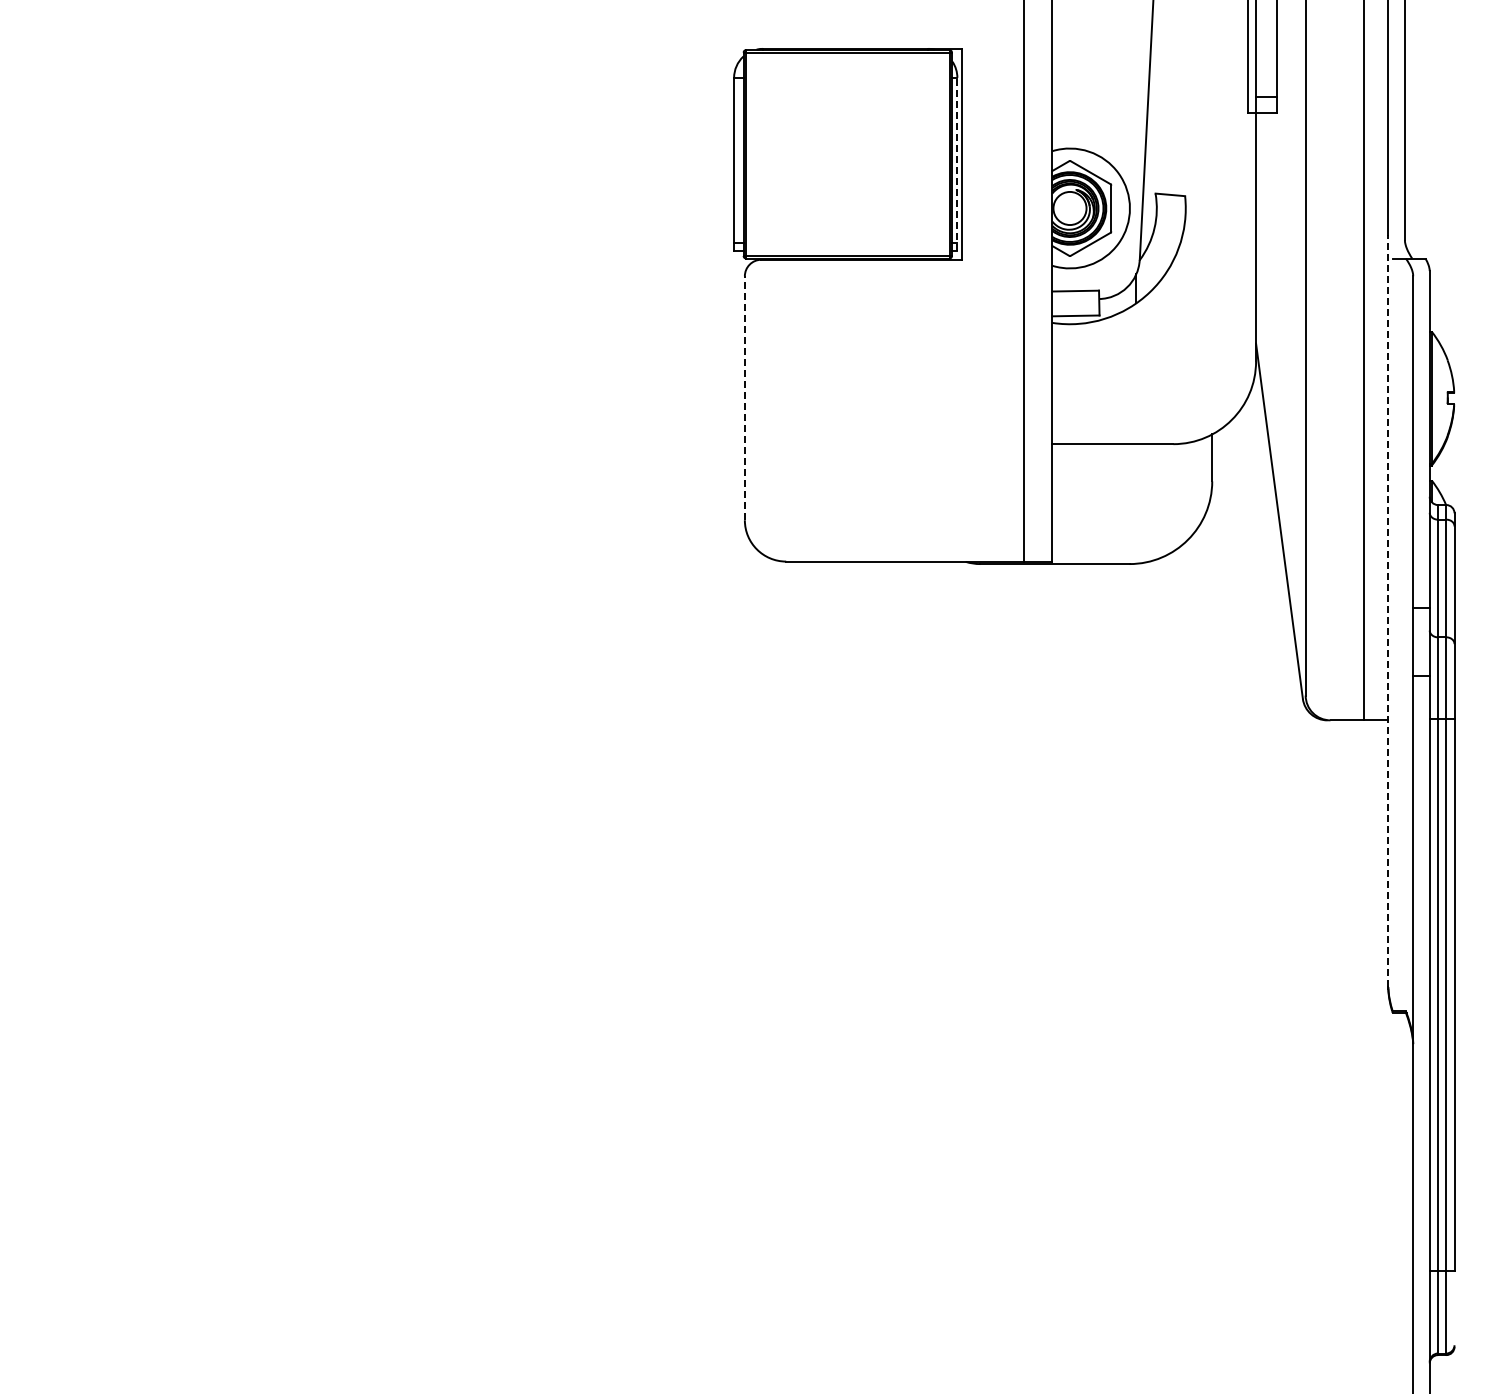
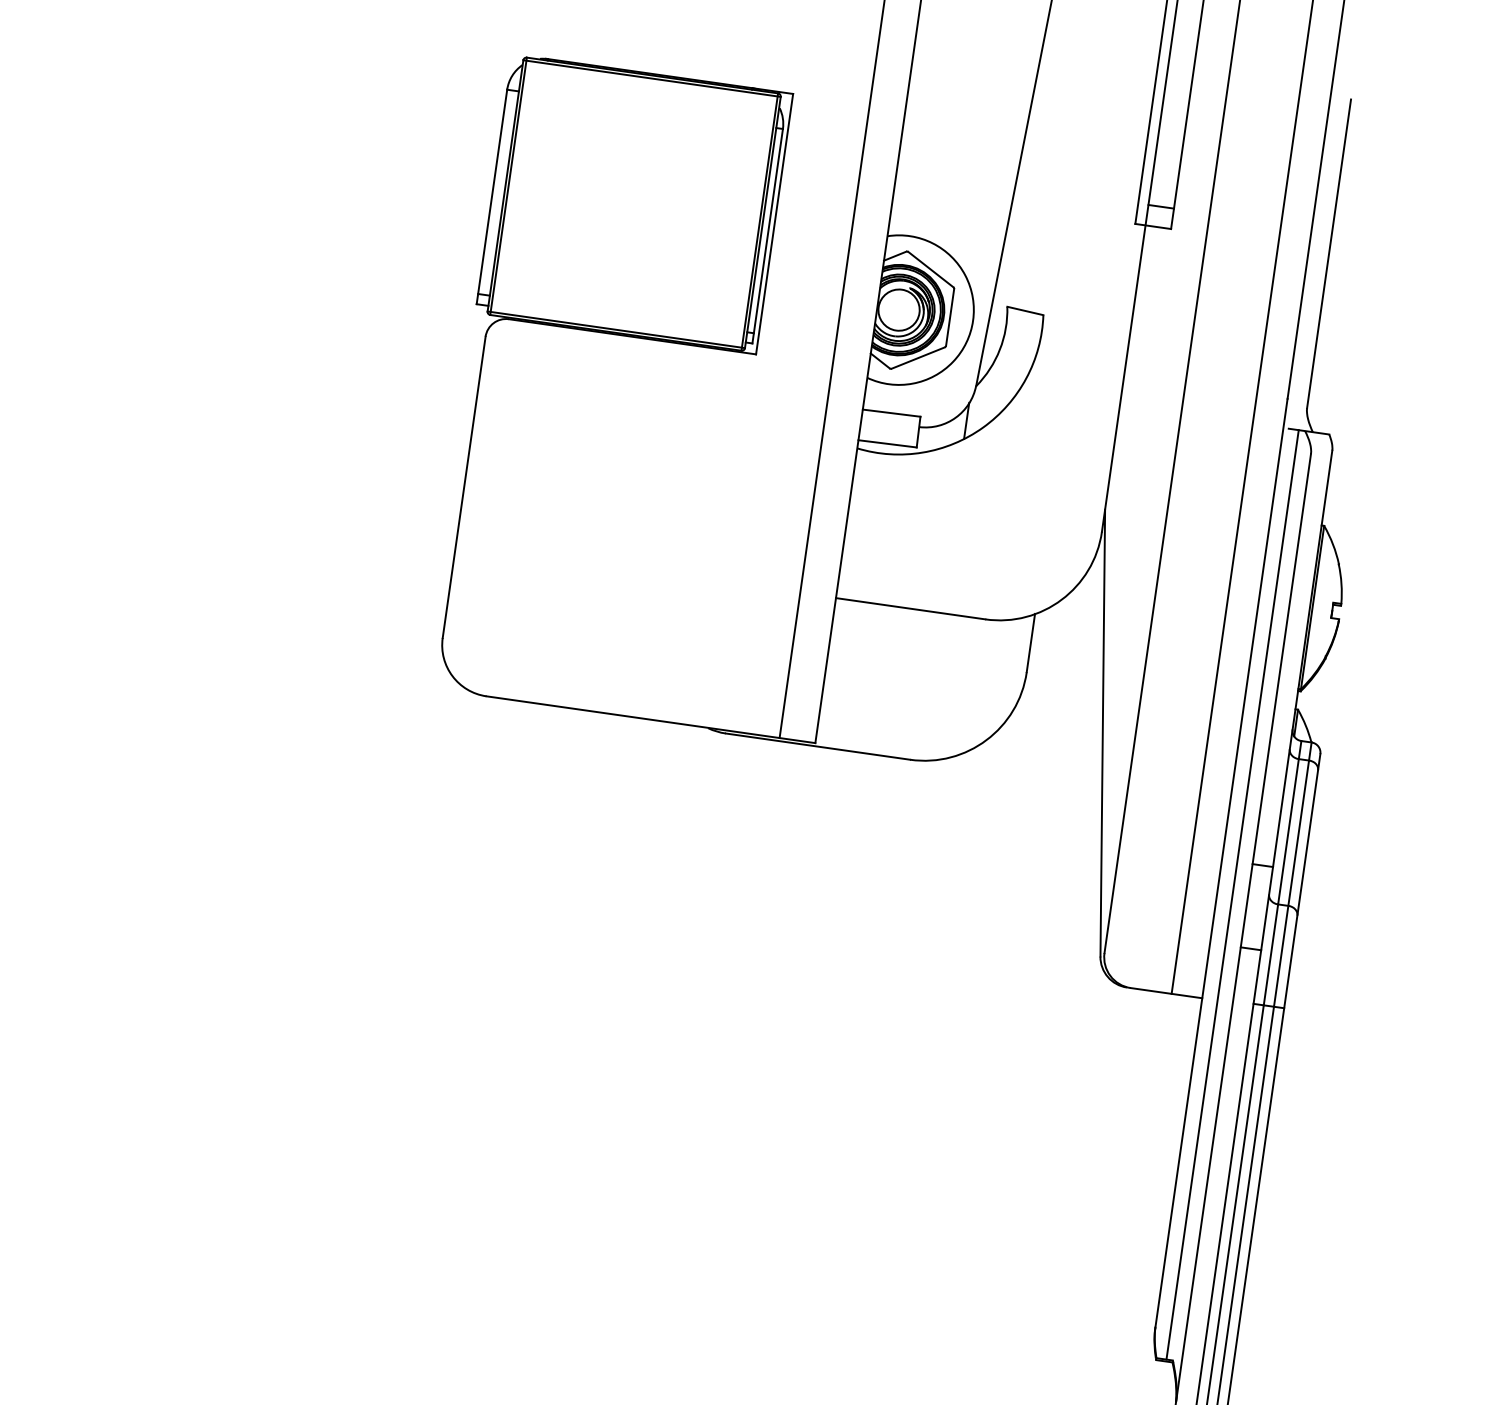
line: (957, 164) -> (767, 236), dashed -> solid
line: (744, 398) -> (463, 487), dashed -> solid
line: (1388, 610) -> (1221, 862), dashed -> solid
line: (1400, 634) -> (1232, 894), added

